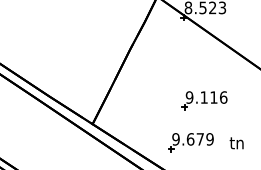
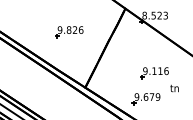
part: (67, 35) -> (69, 32), added
text: (236, 143) -> (174, 88), moved

